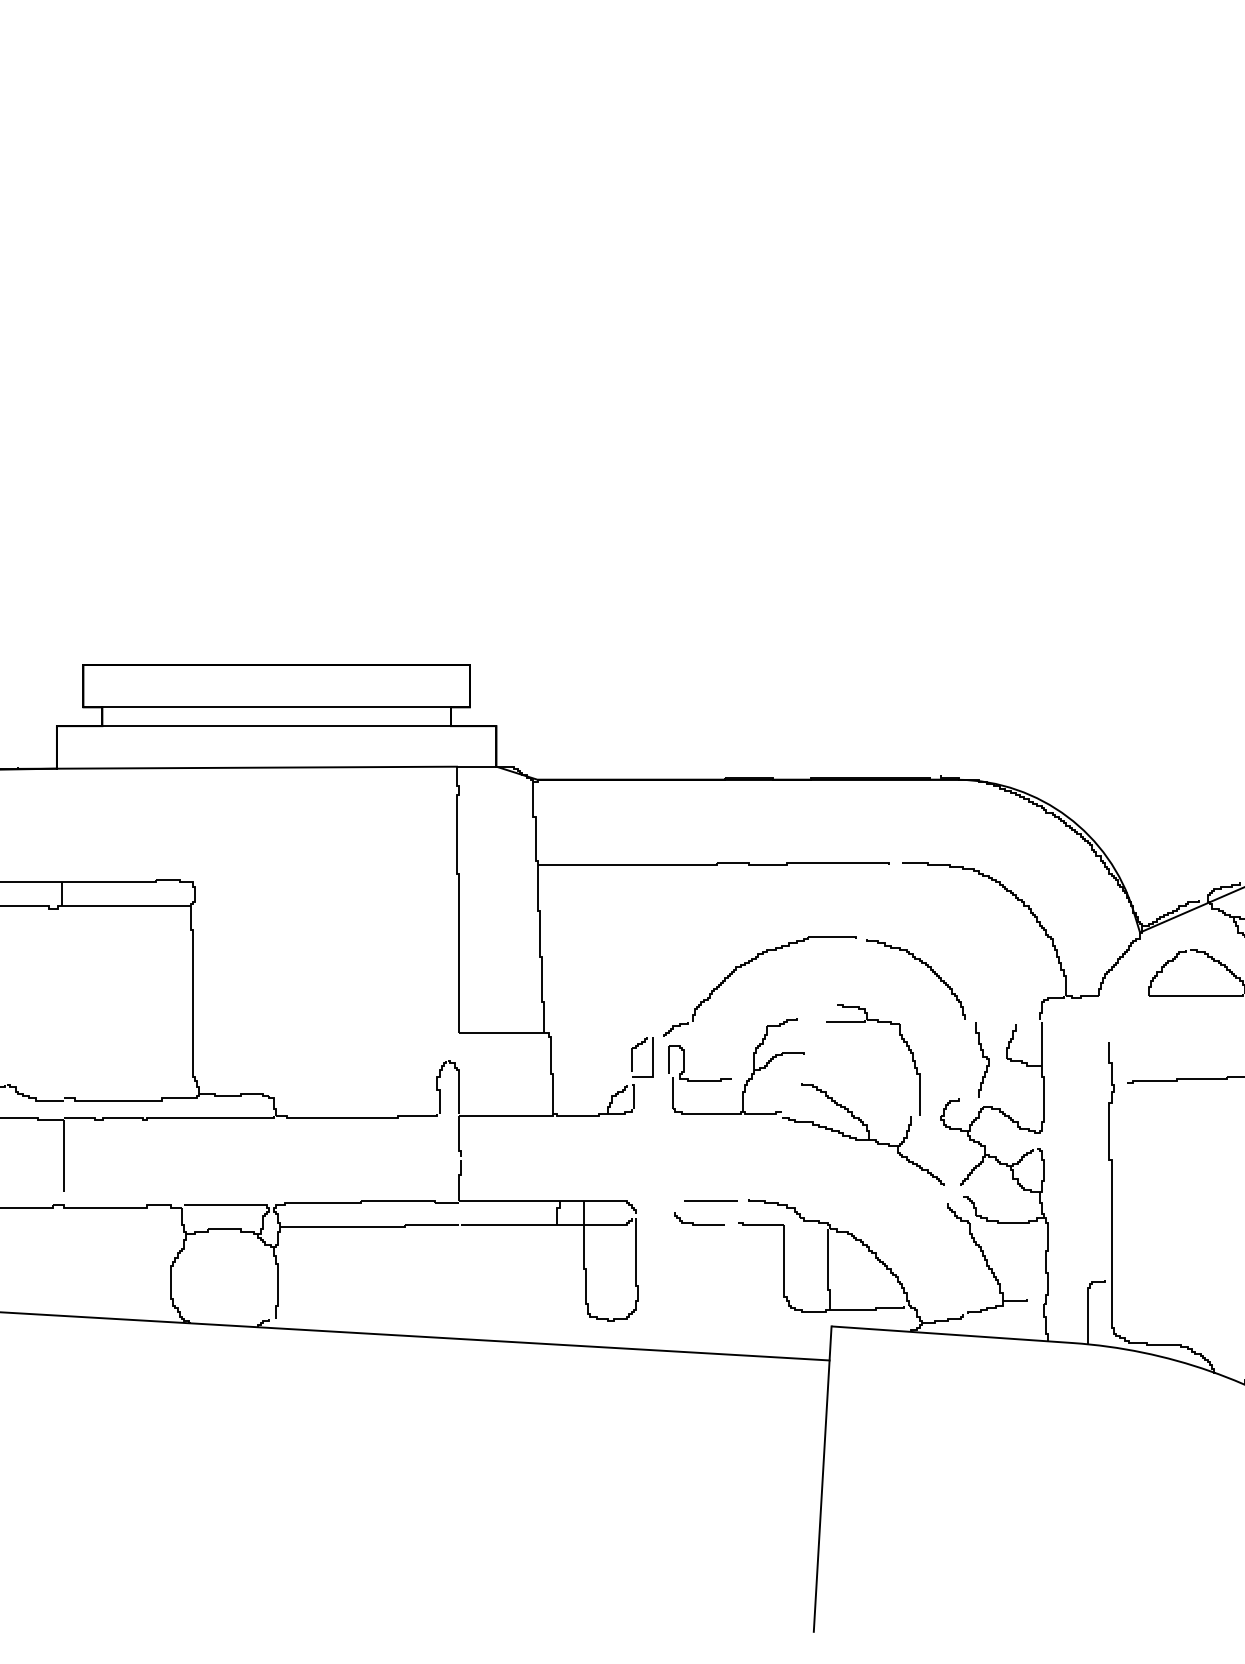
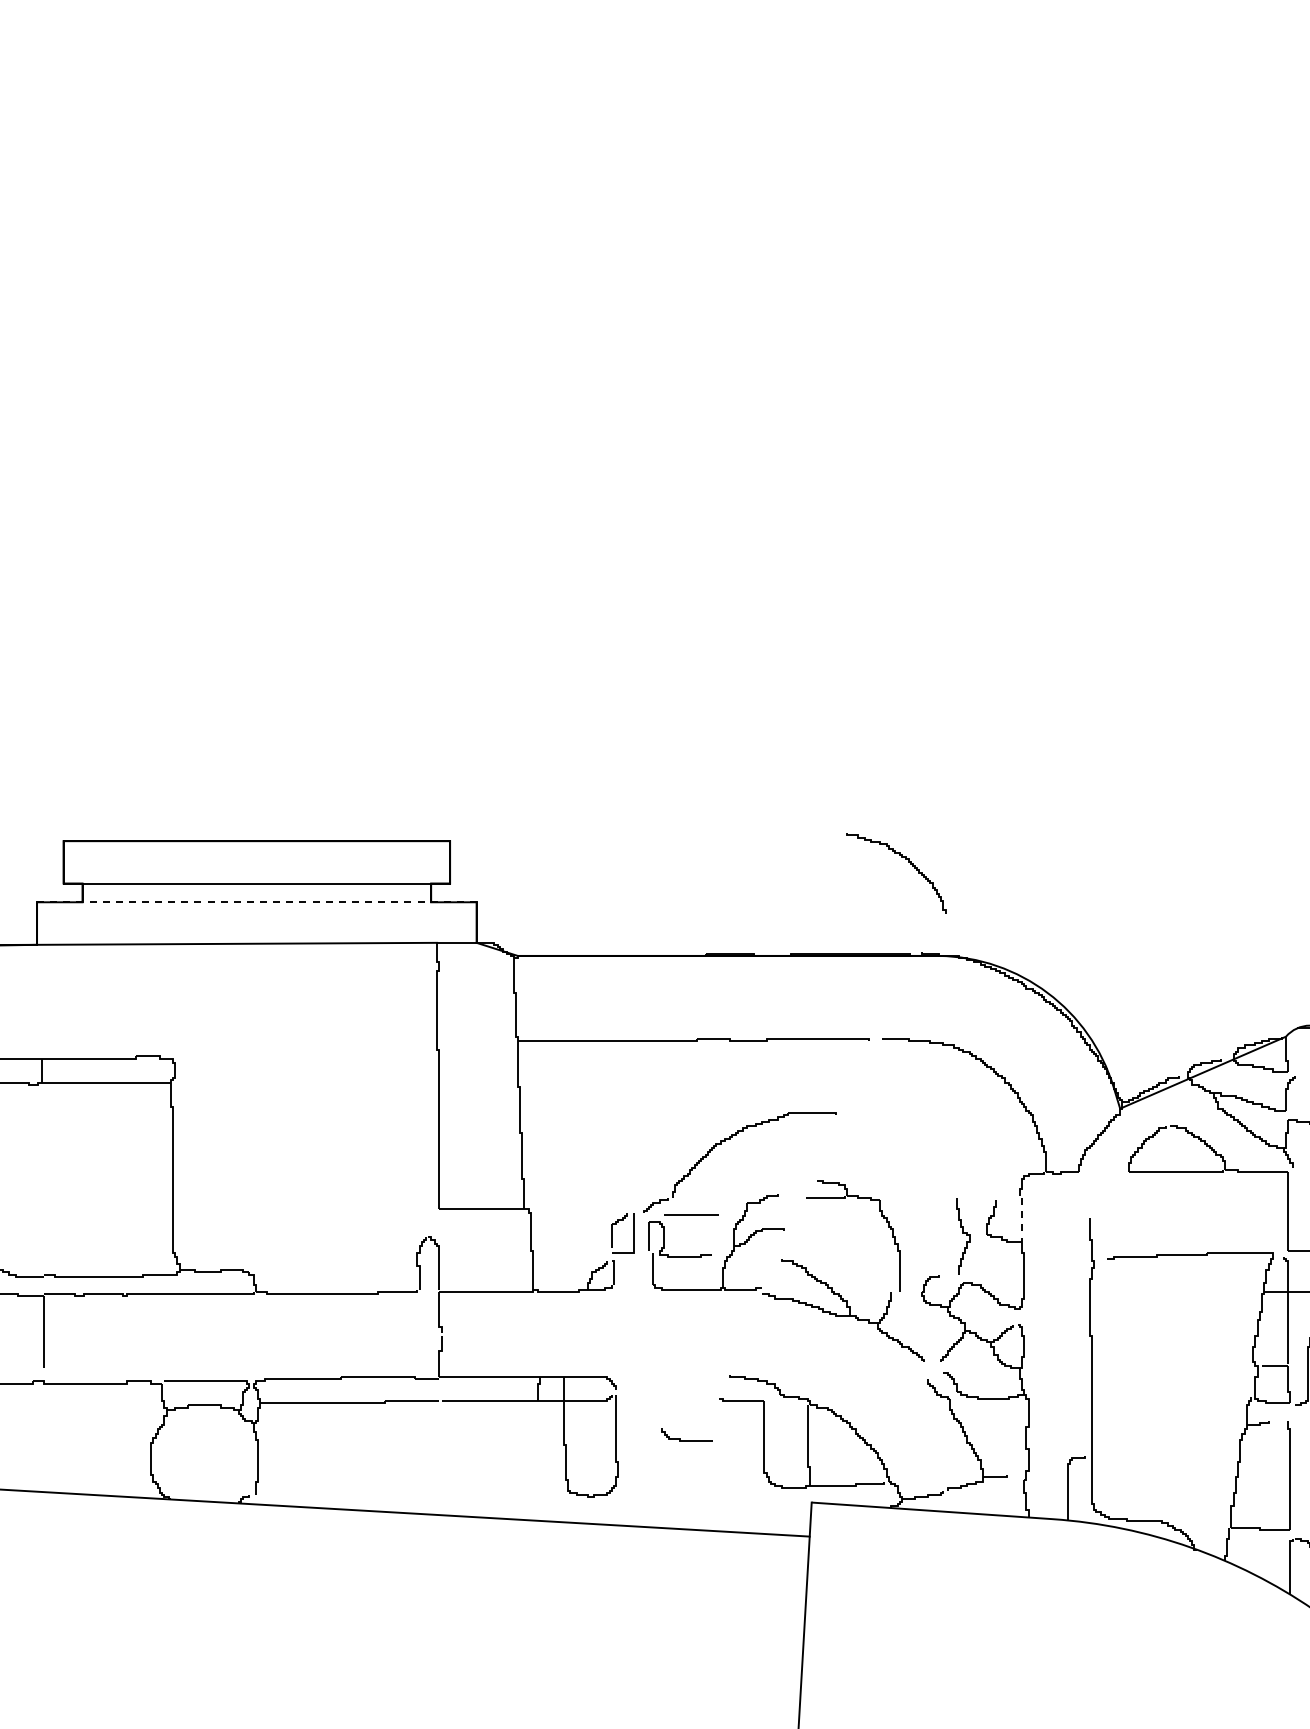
line: (276, 726) -> (256, 902), solid -> dashed
curve: (928, 968) -> (908, 862), moved
line: (1041, 1043) -> (1021, 1219), solid -> dashed
line: (711, 1200) -> (691, 1214), moved
curve: (699, 1224) -> (686, 1440), moved

